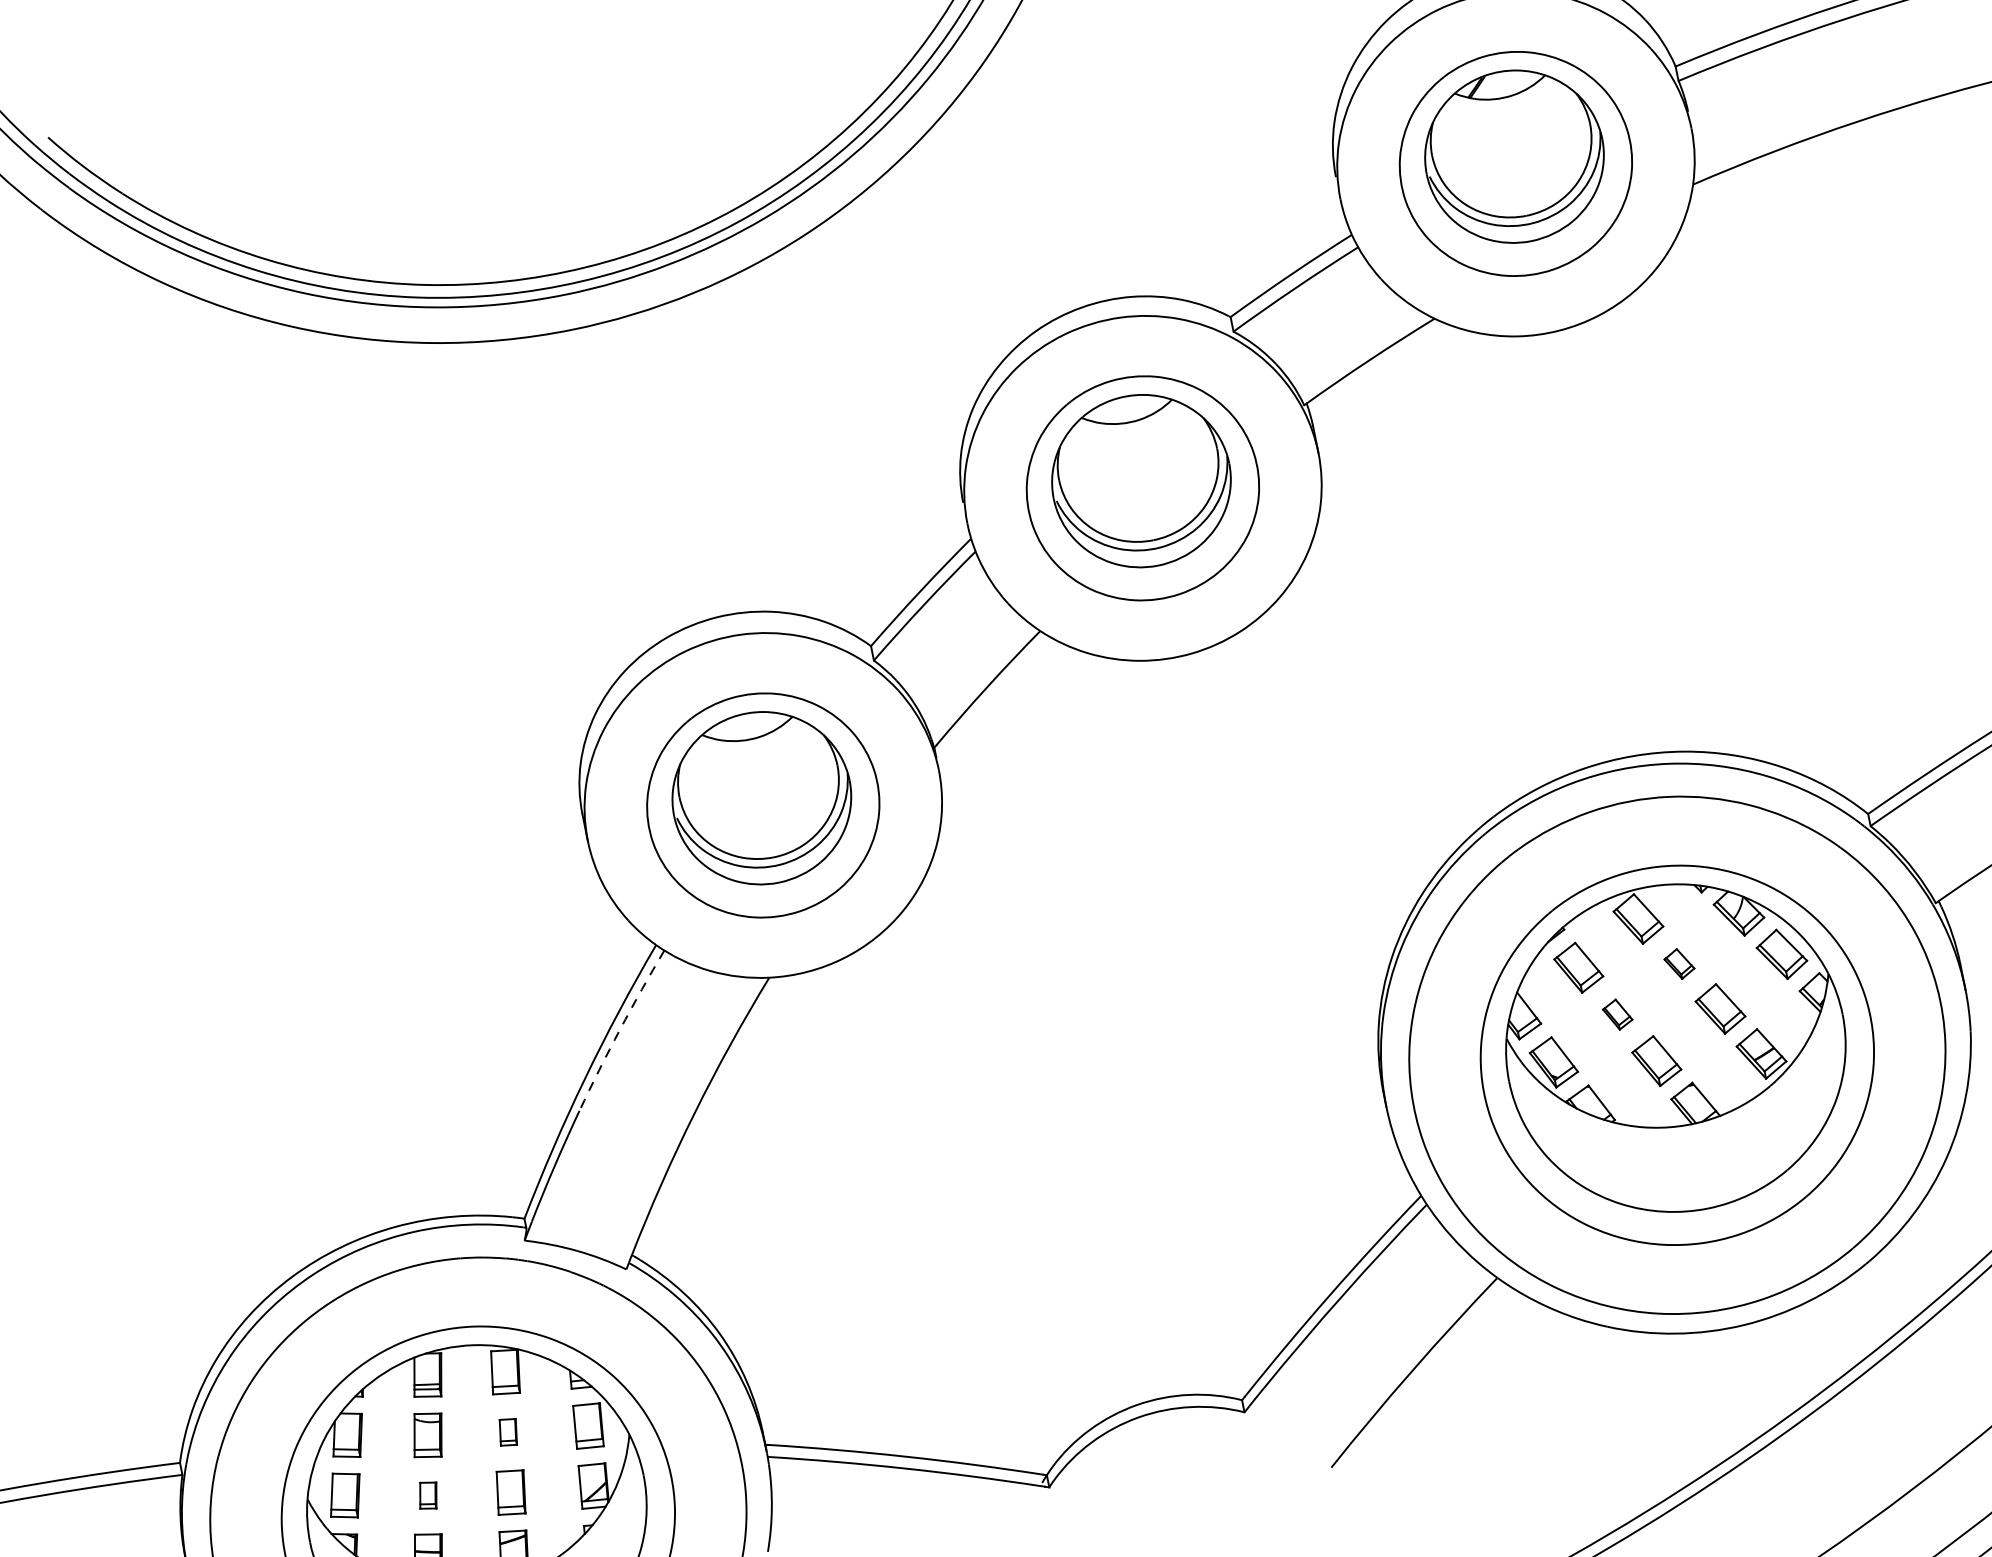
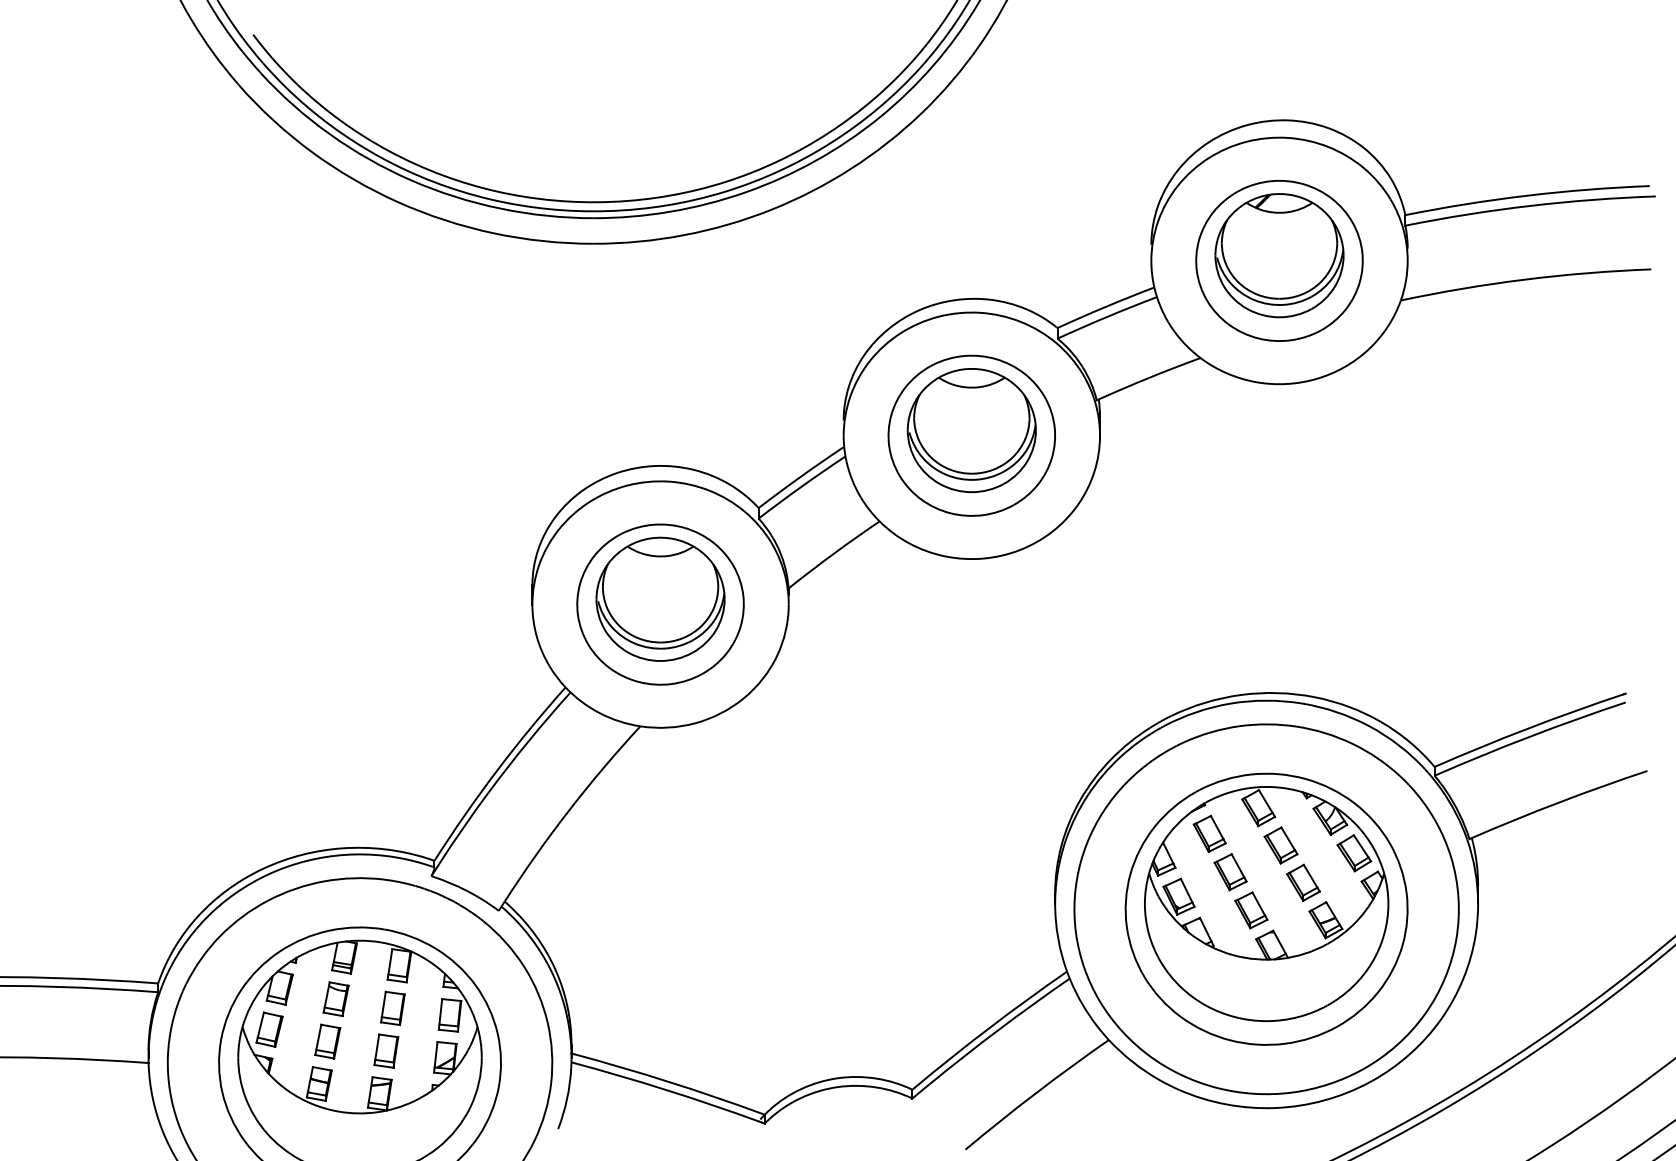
part: (1678, 964) -> (1280, 845), size x1.67
part: (1617, 1014) -> (1230, 872), size x1.67
arc: (620, 1029) -> (528, 741), dashed -> solid
part: (507, 1432) -> (392, 1008), size x1.67
part: (427, 1495) -> (327, 1041), size x1.67

